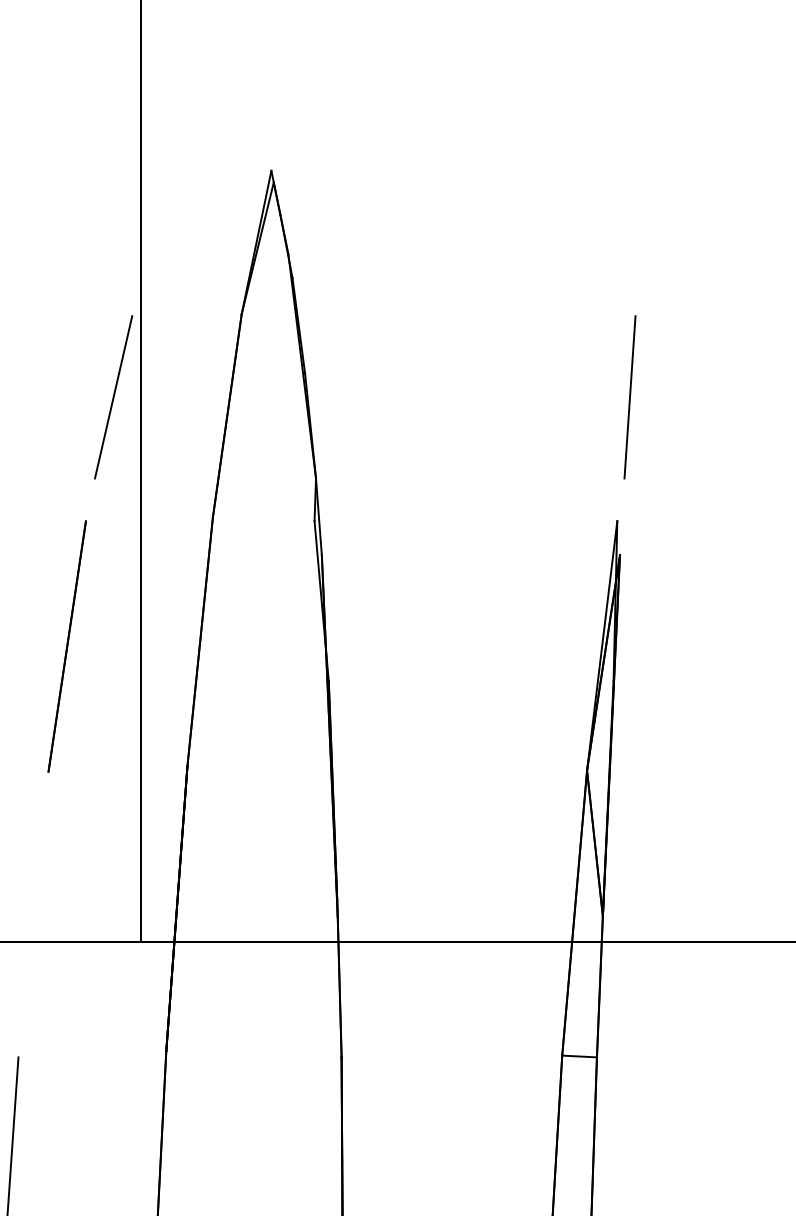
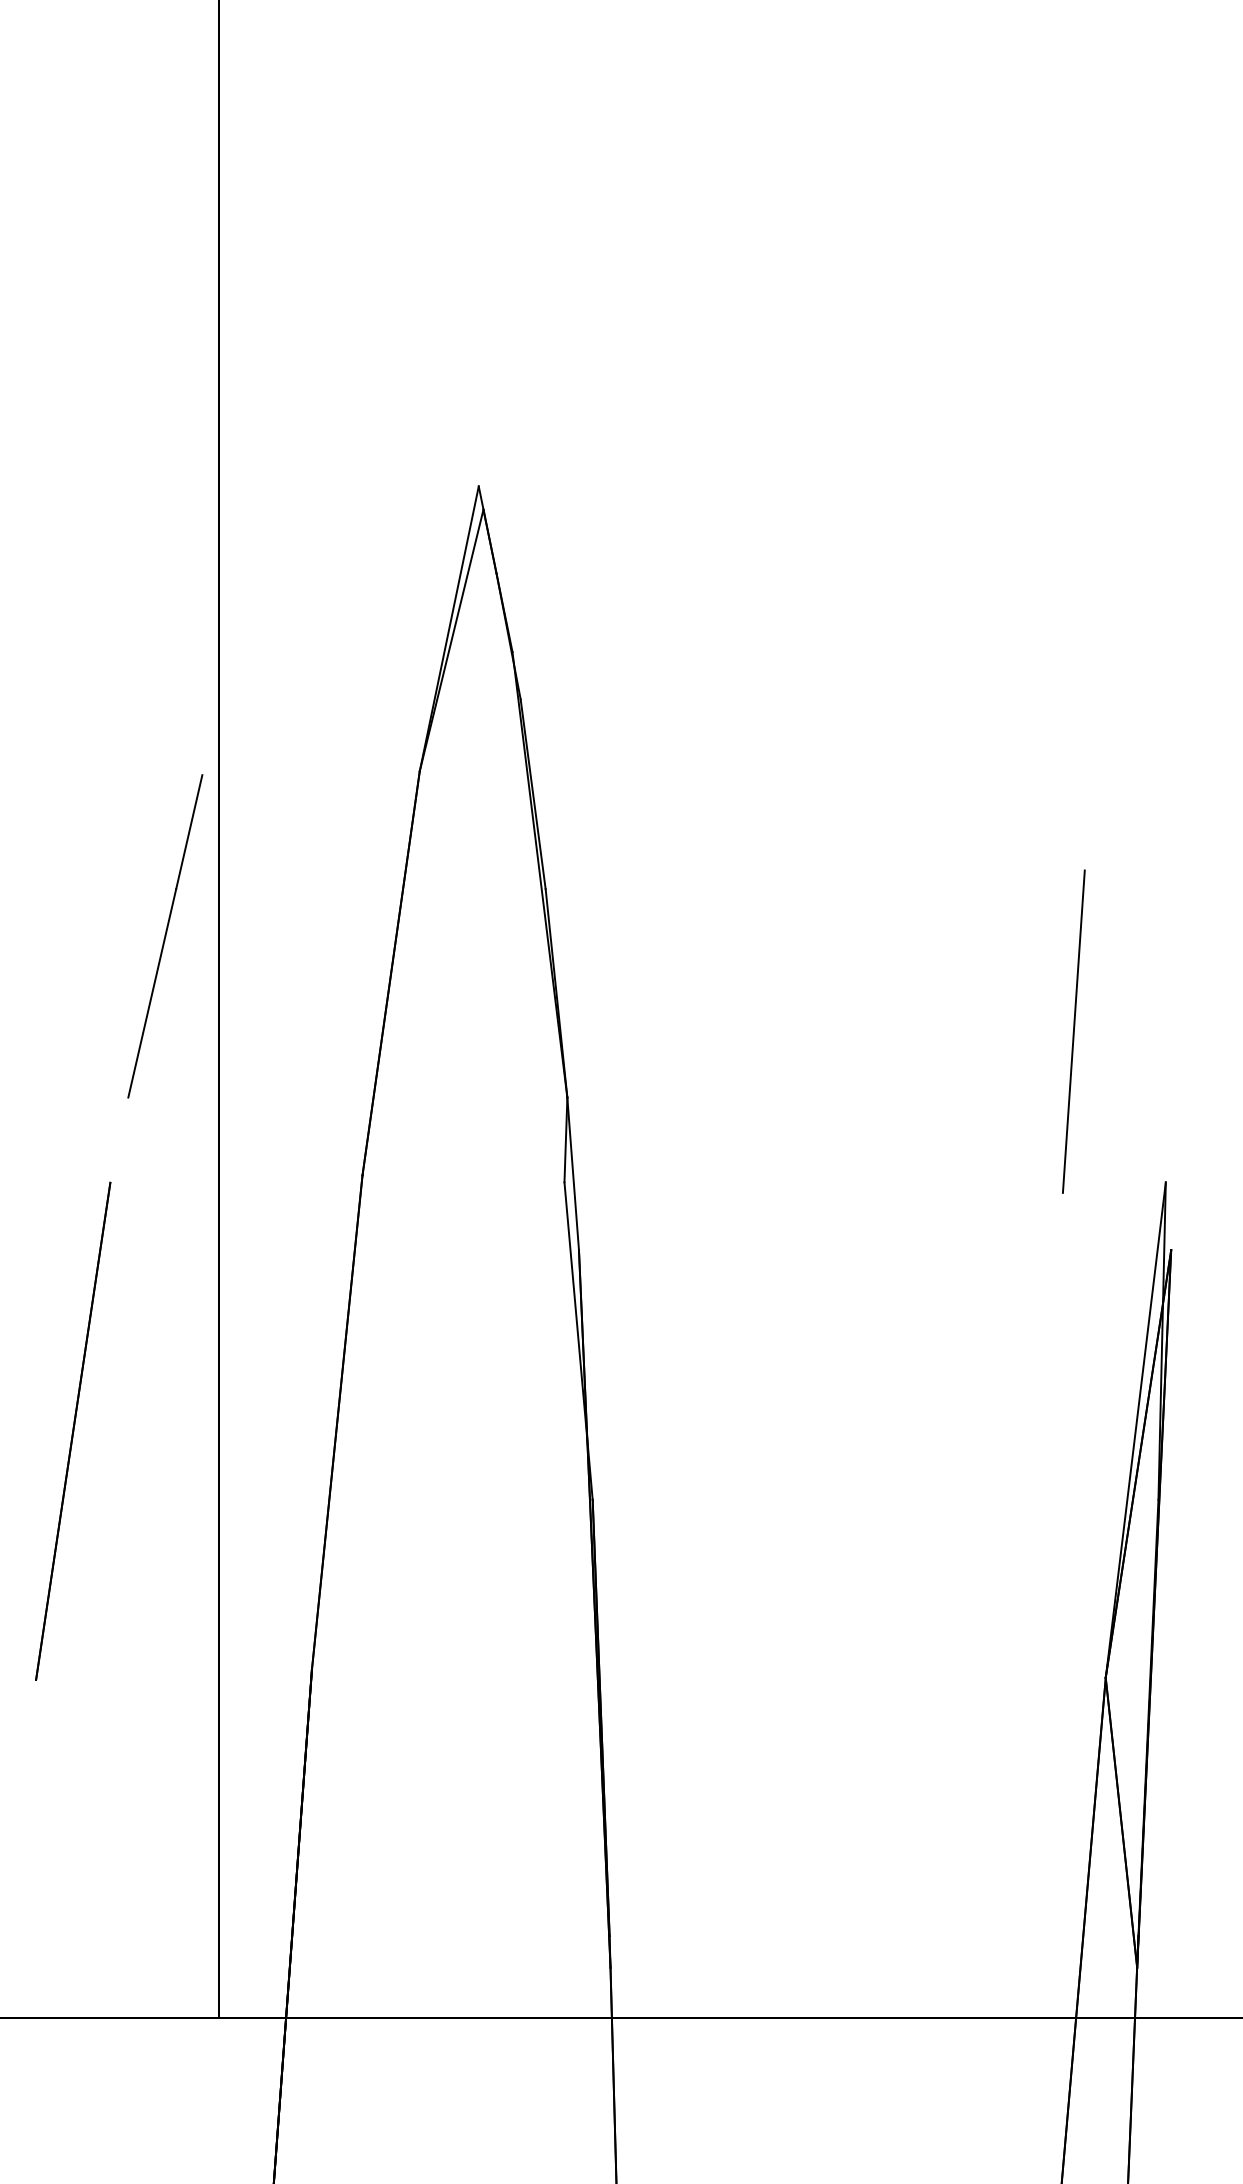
line: (629, 397) -> (1072, 1032), moved

